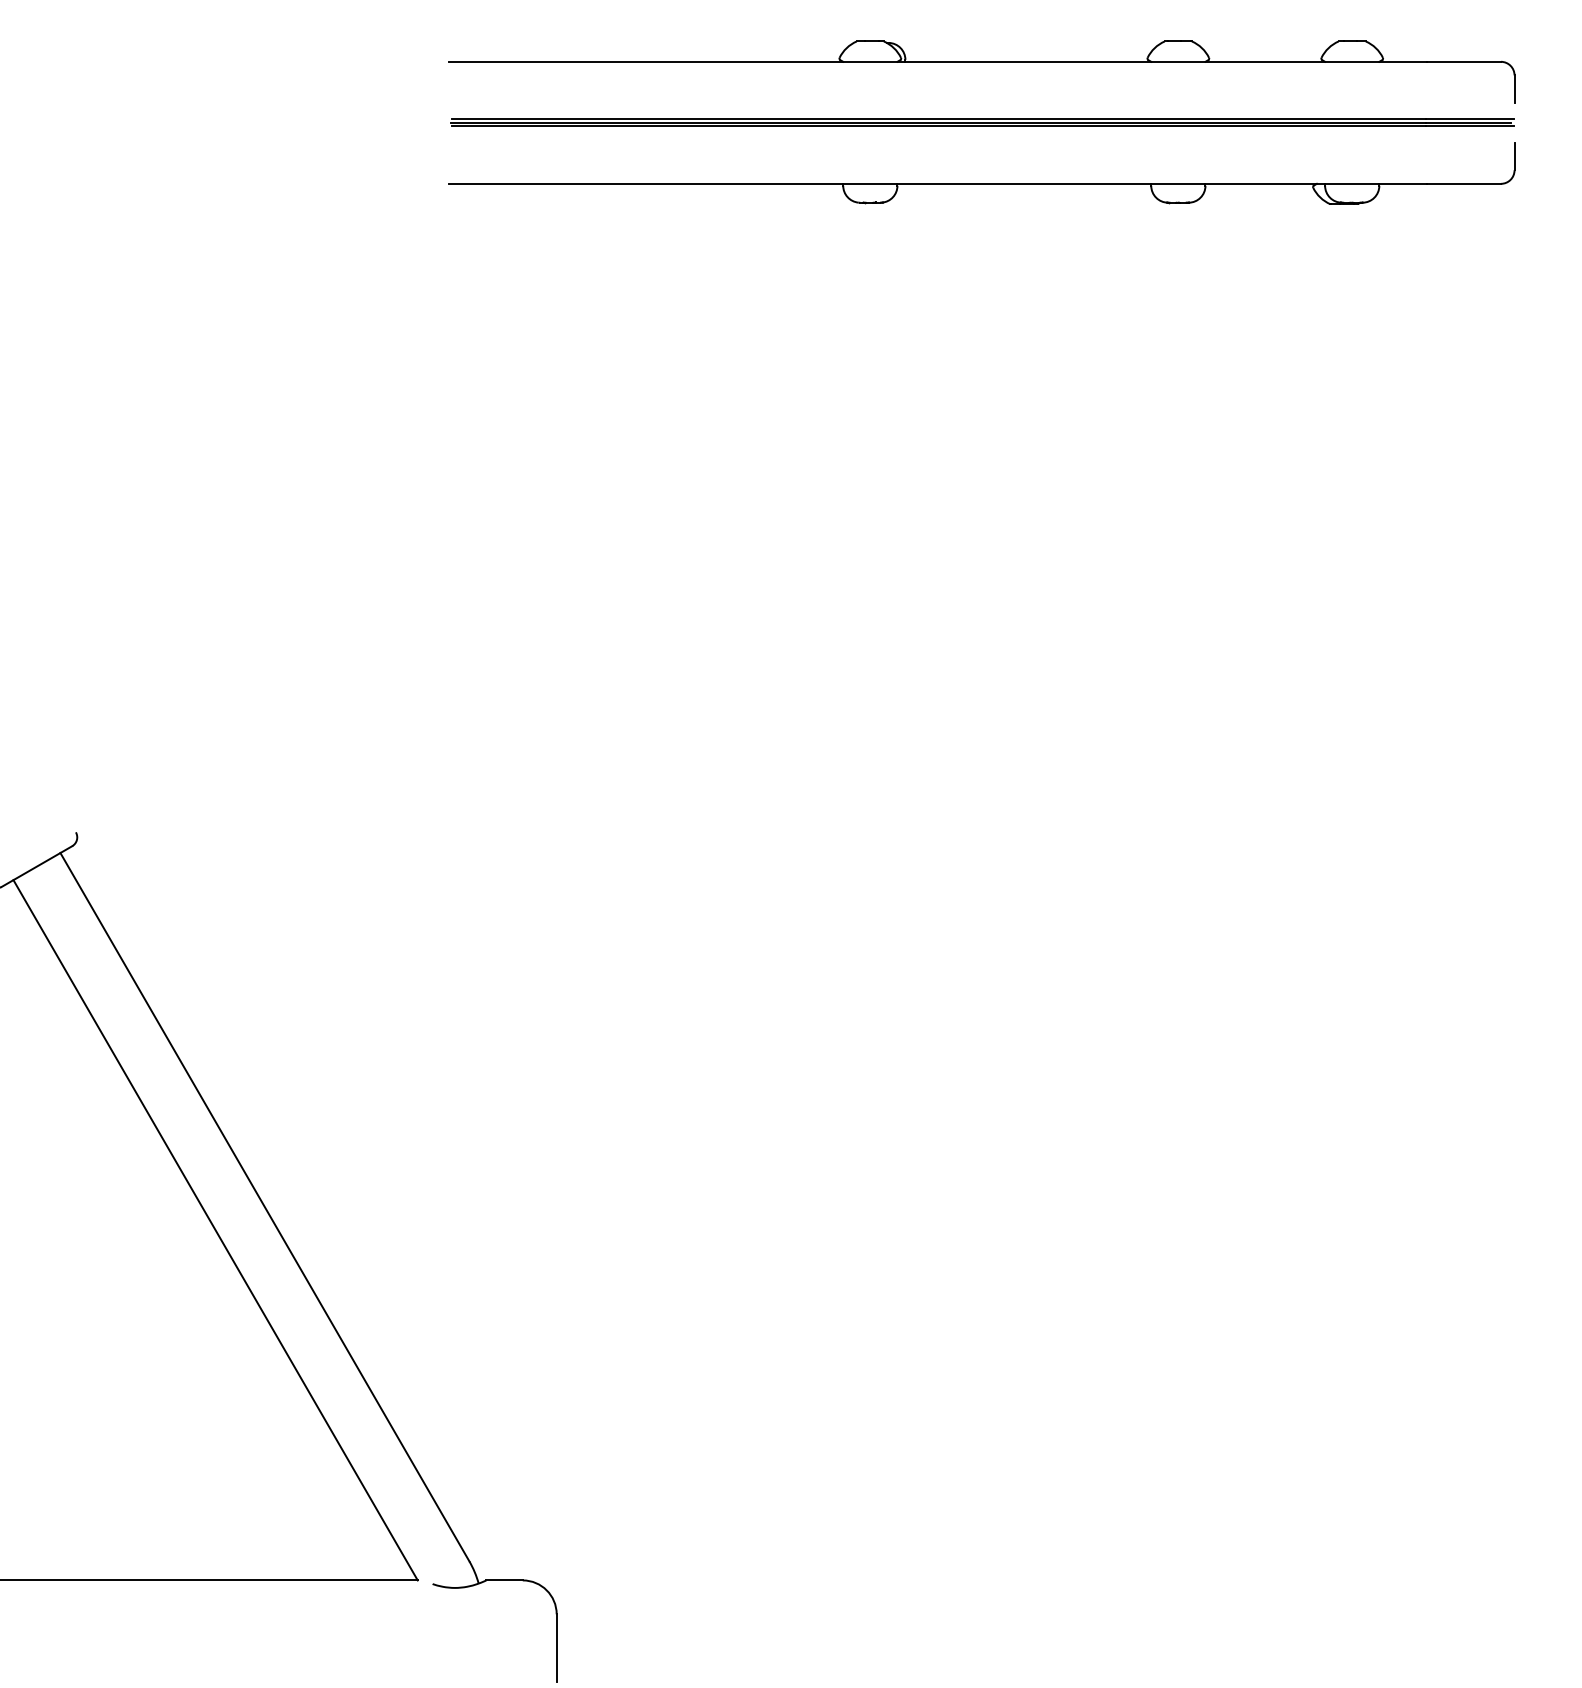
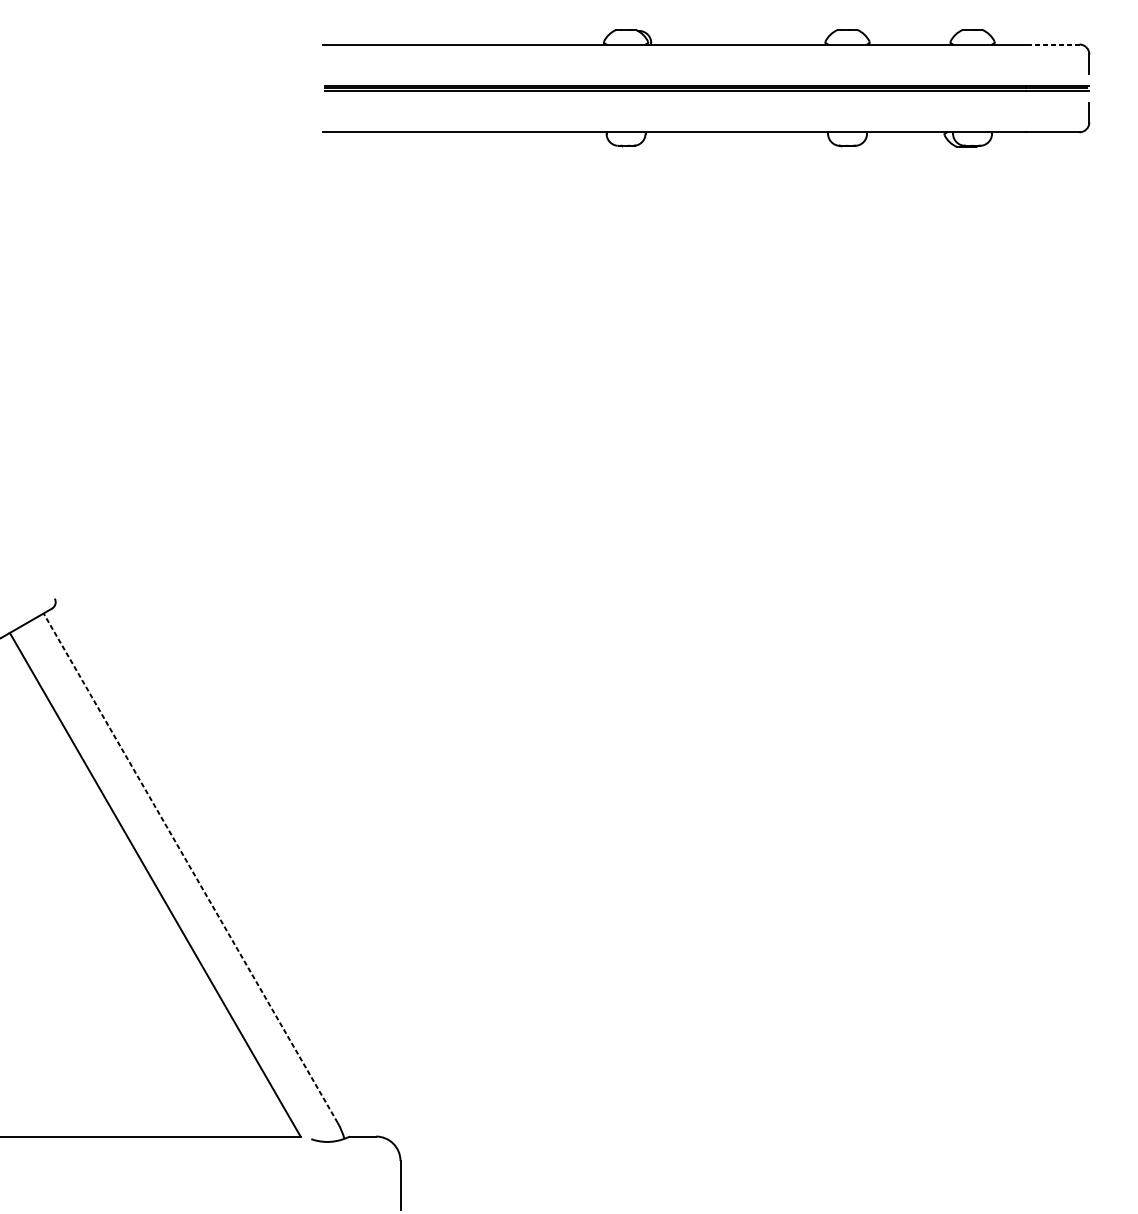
line: (1463, 61) -> (1052, 44), solid -> dashed
line: (264, 1207) -> (190, 868), solid -> dashed

